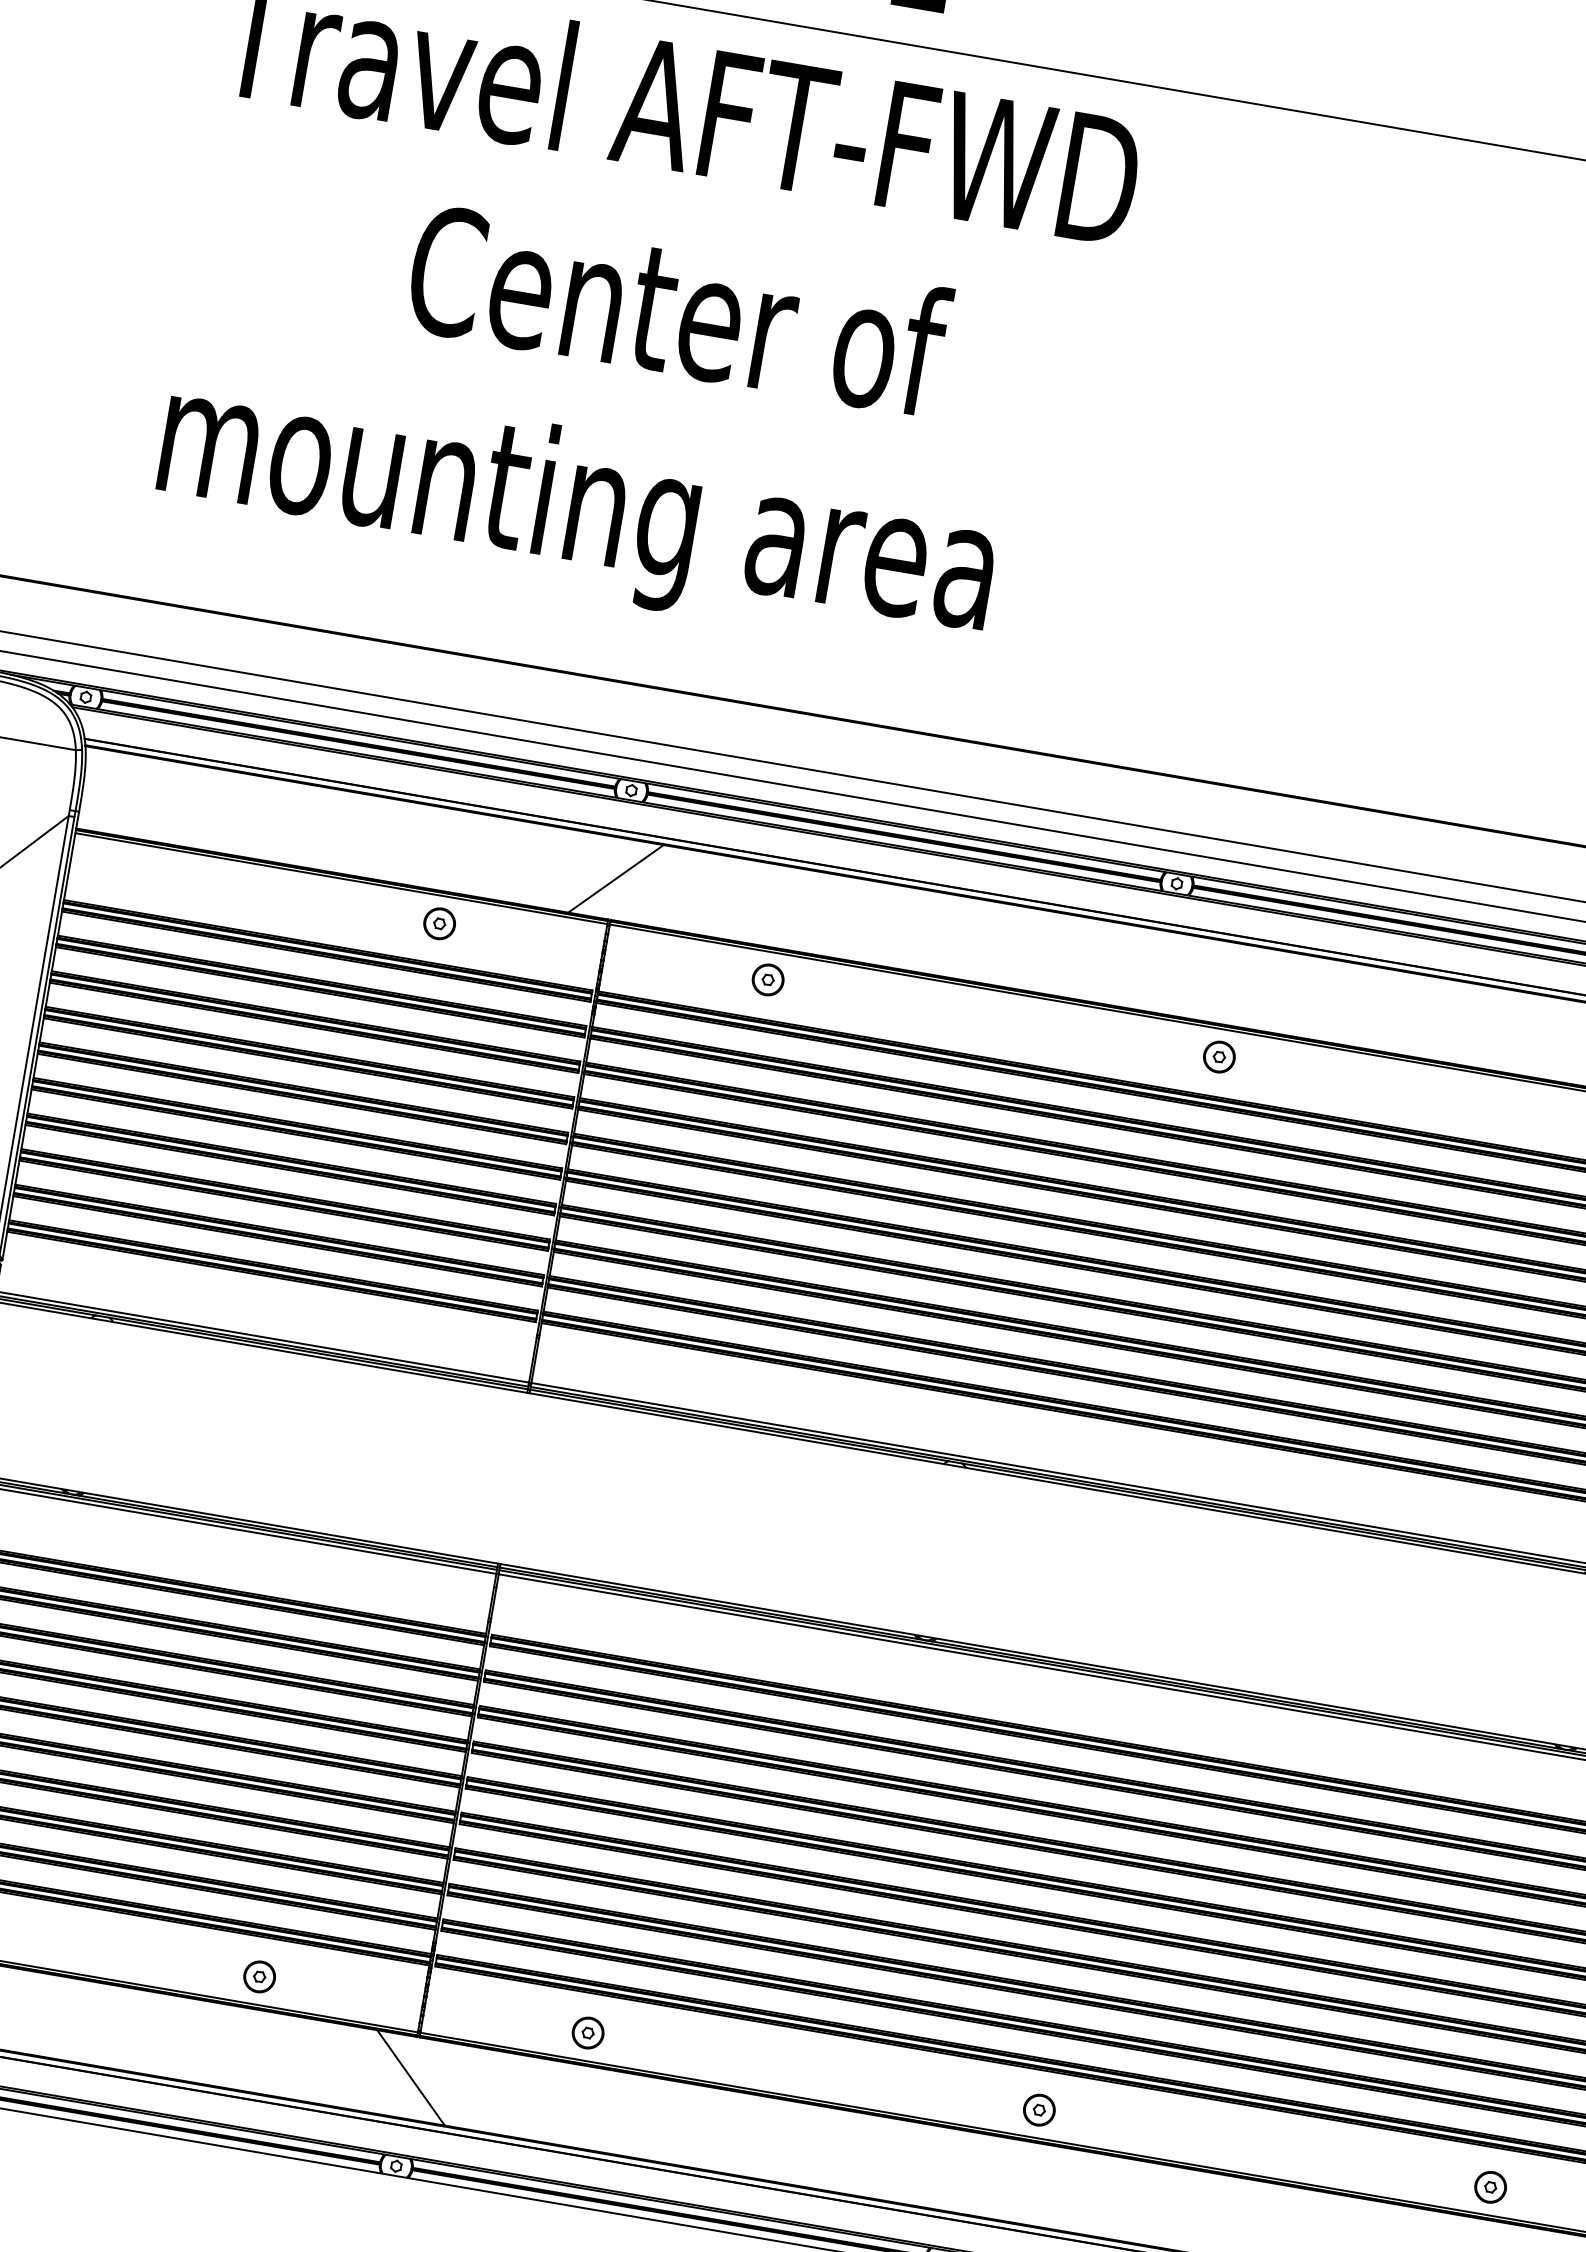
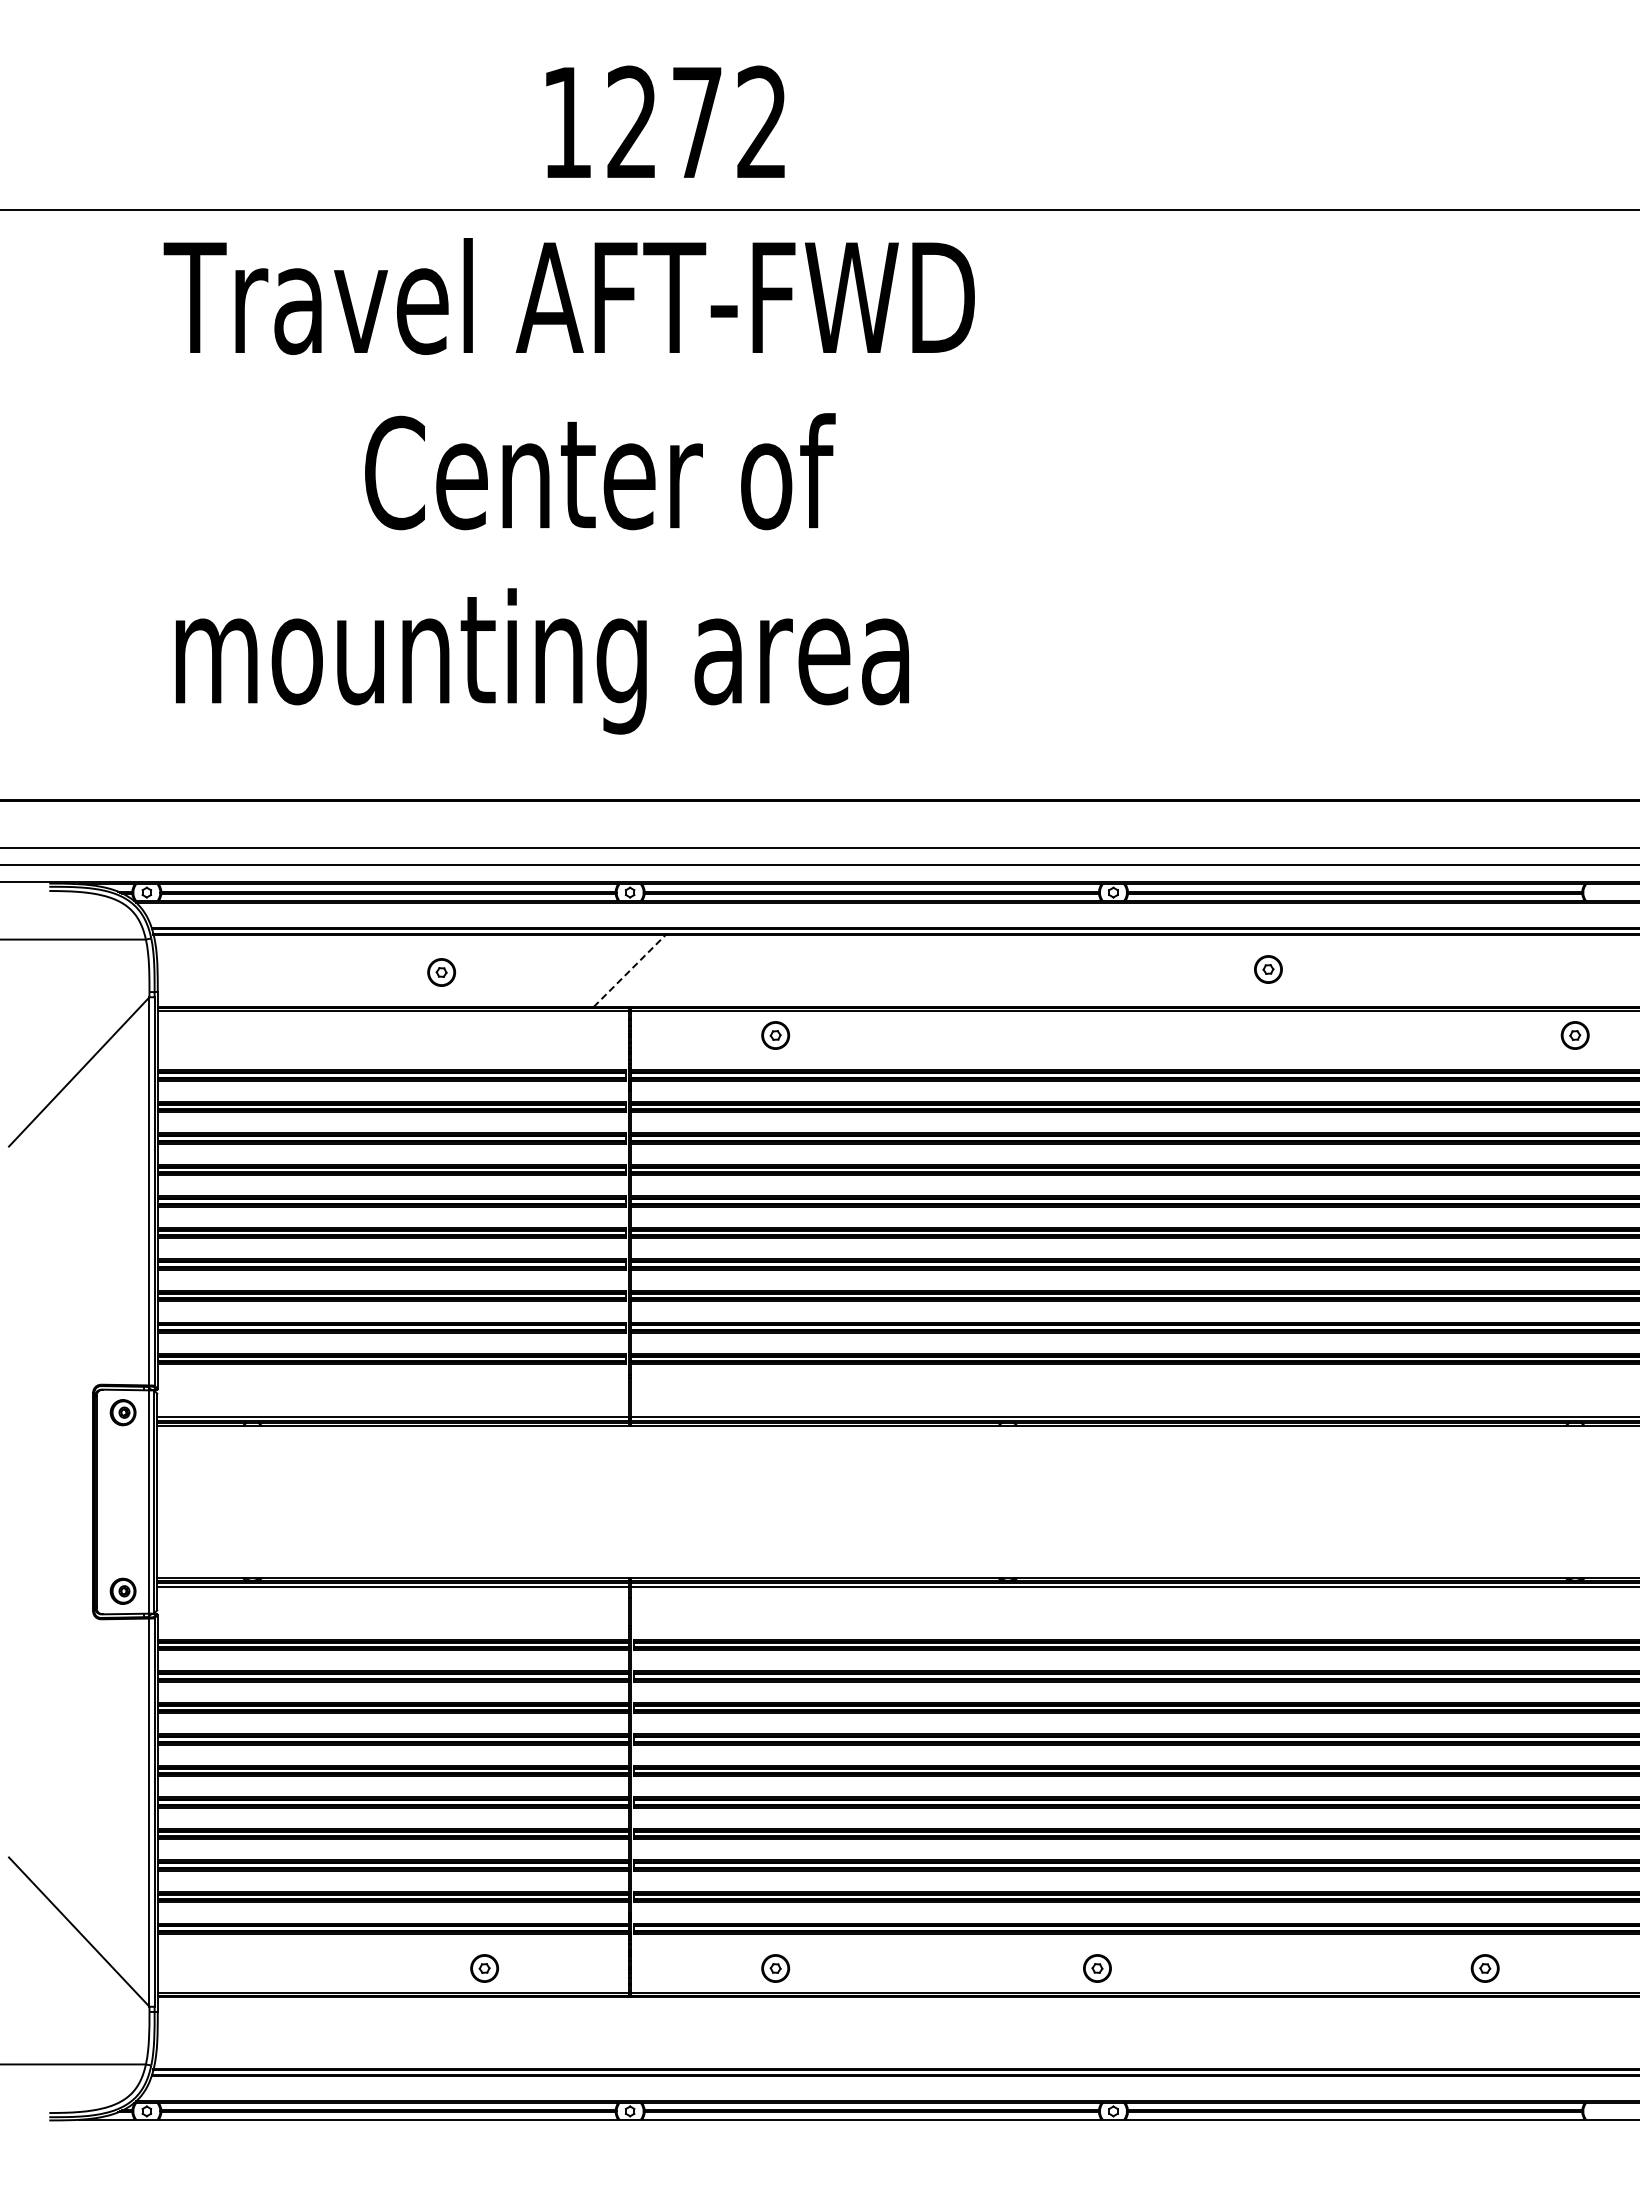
line: (616, 878) -> (630, 970), solid -> dashed
part: (439, 923) -> (441, 972), moved
part: (1219, 1057) -> (1268, 969), moved
line: (410, 2078) -> (629, 2033), removed
part: (1039, 2110) -> (1097, 1968), moved
part: (1489, 2187) -> (1484, 1968), moved

